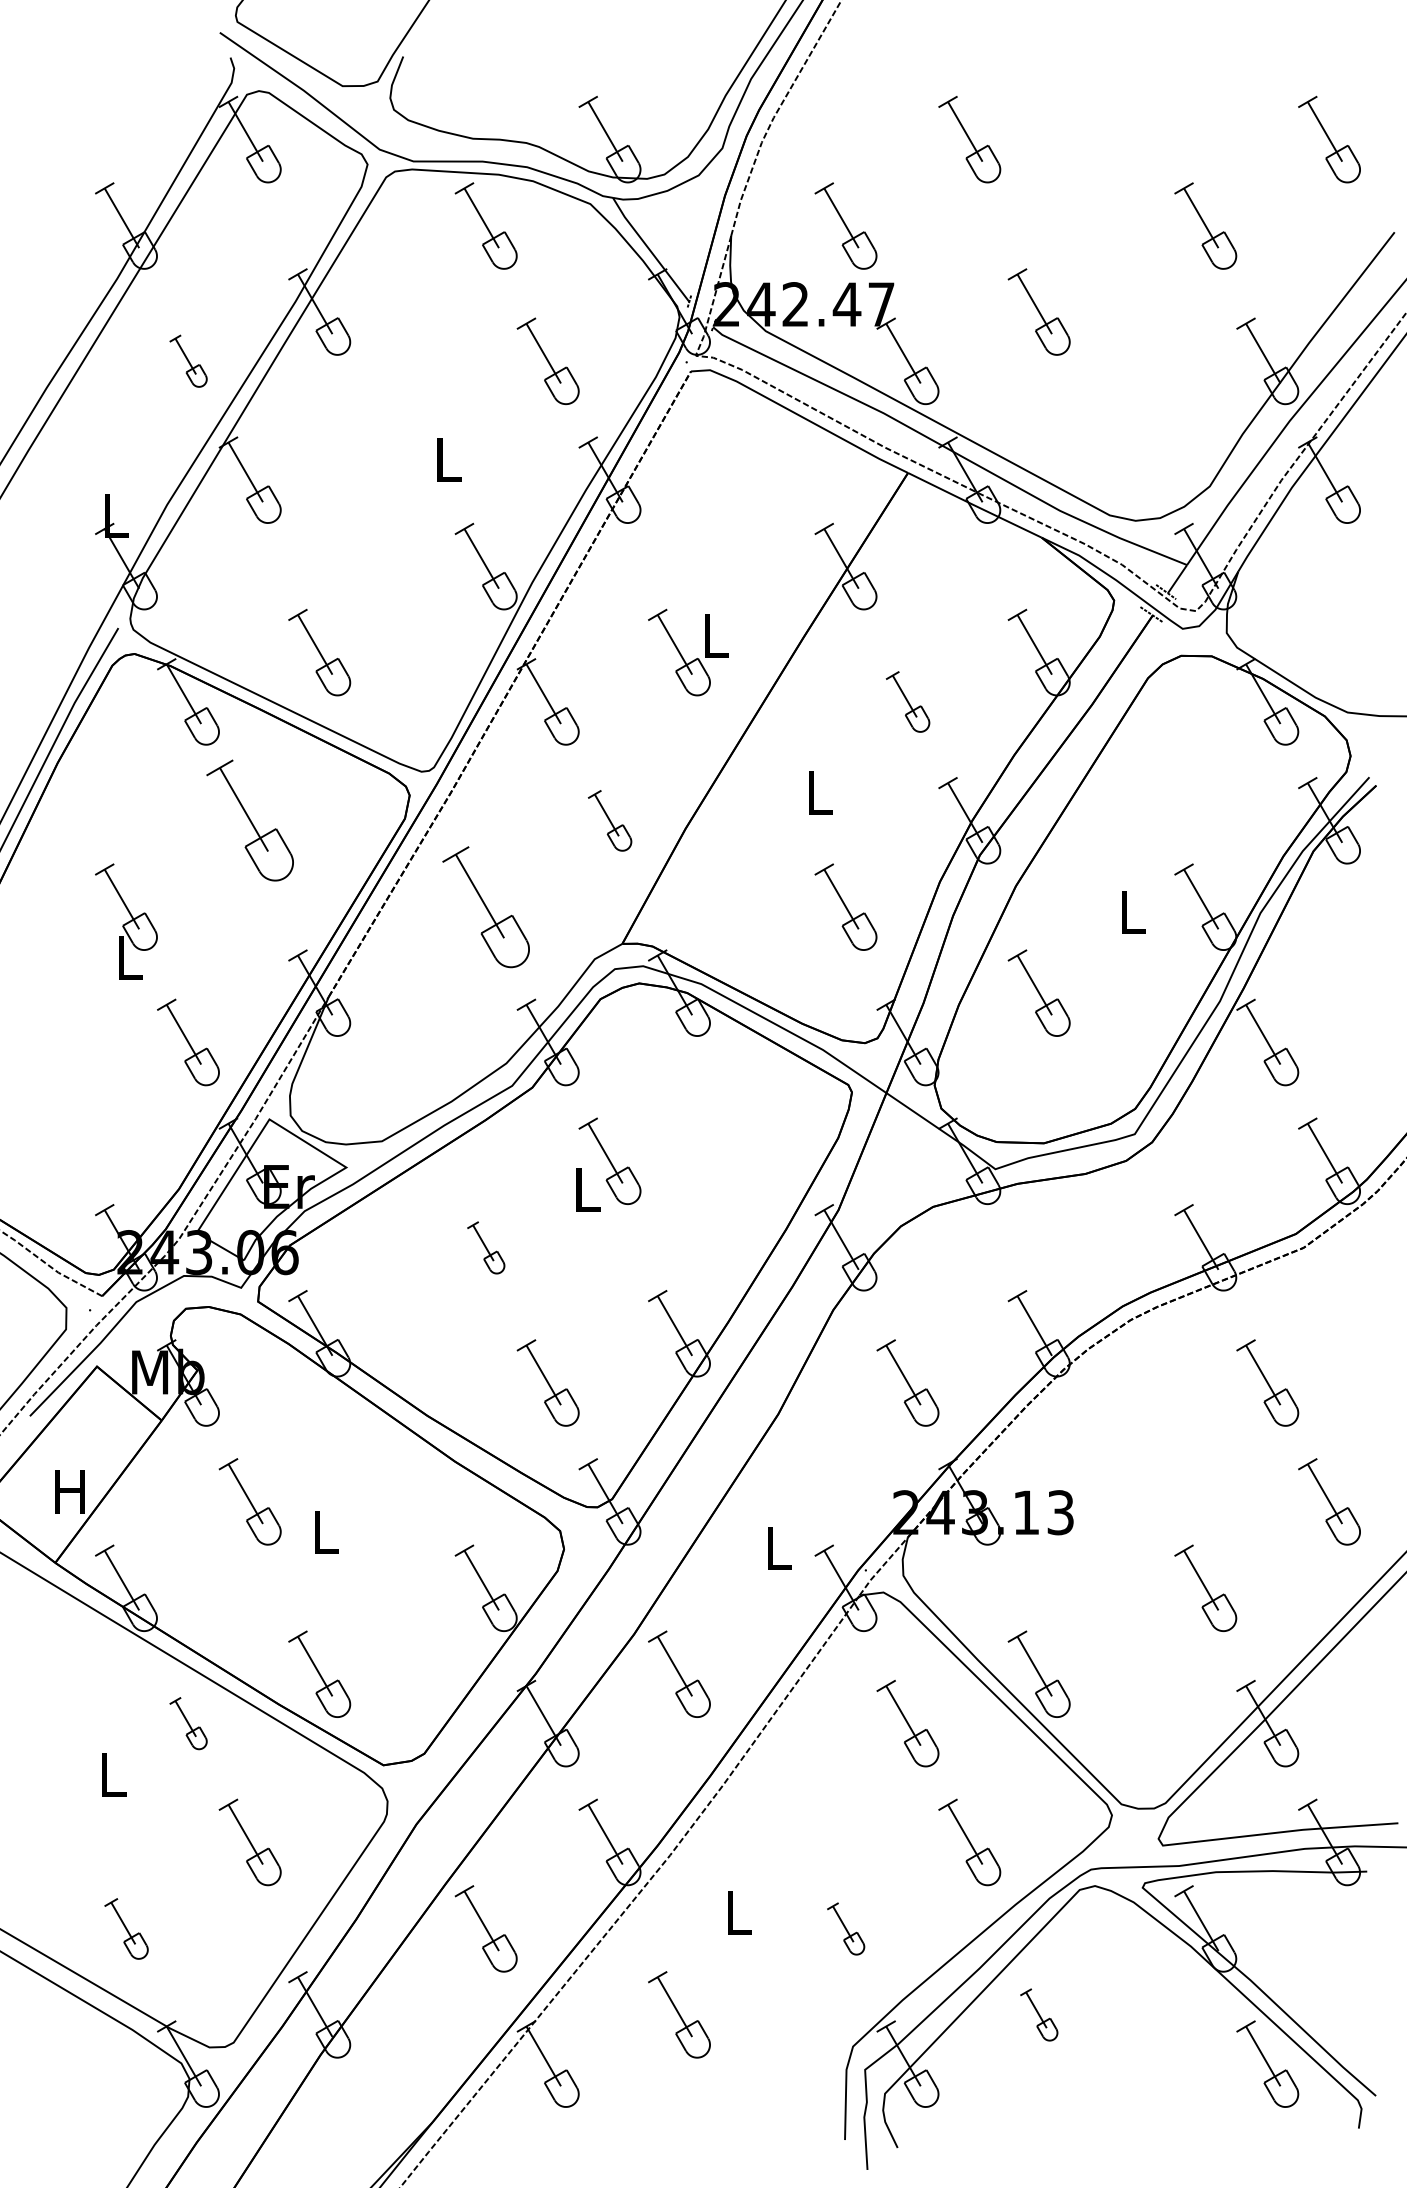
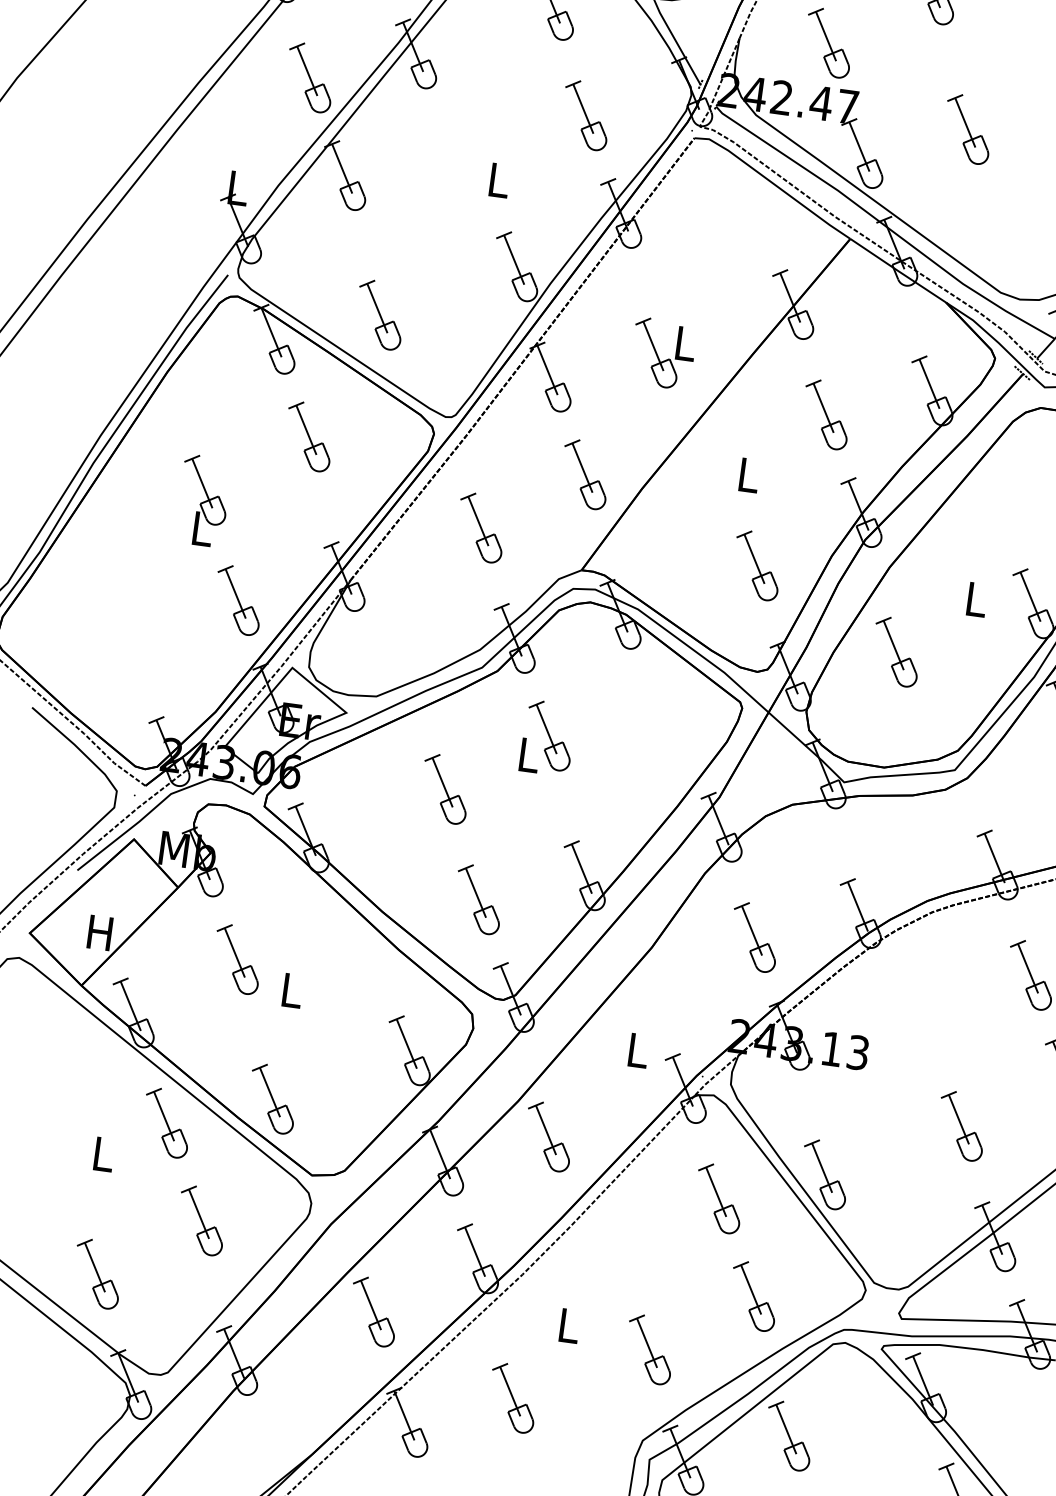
part: (188, 360) -> (310, 76), size x1.67
part: (907, 701) -> (825, 414), size x1.43
part: (249, 820) -> (308, 436), size x0.71
part: (609, 820) -> (584, 474), size x1.43
part: (485, 906) -> (480, 527), size x0.71
part: (485, 1247) -> (444, 788), size x1.67
part: (188, 1723) -> (166, 1122), size x1.67
part: (126, 1928) -> (97, 1273), size x1.43
part: (845, 1928) -> (649, 1349), size x1.67
part: (1038, 2014) -> (788, 1435), size x1.67

